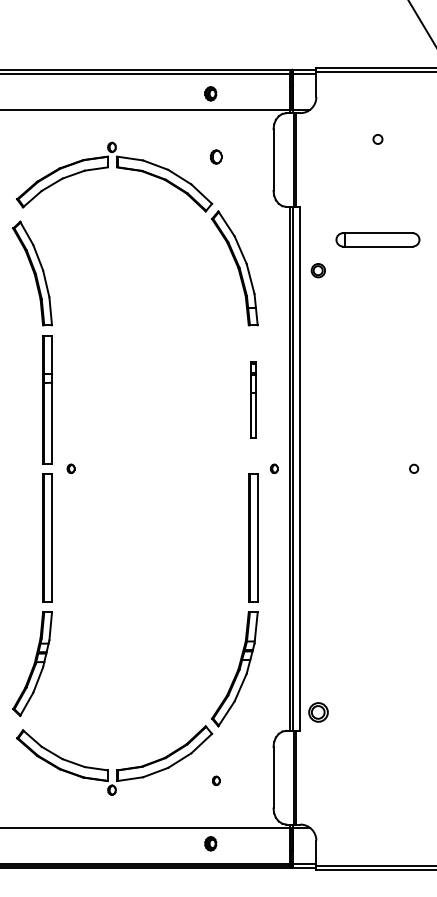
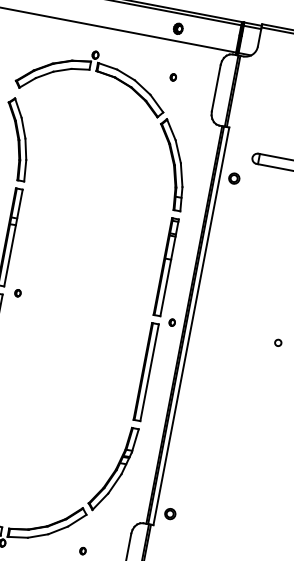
part: (216, 156) -> (173, 77), size x0.62
part: (253, 399) -> (166, 267), size x1.67
part: (317, 712) -> (169, 513), size x0.71

